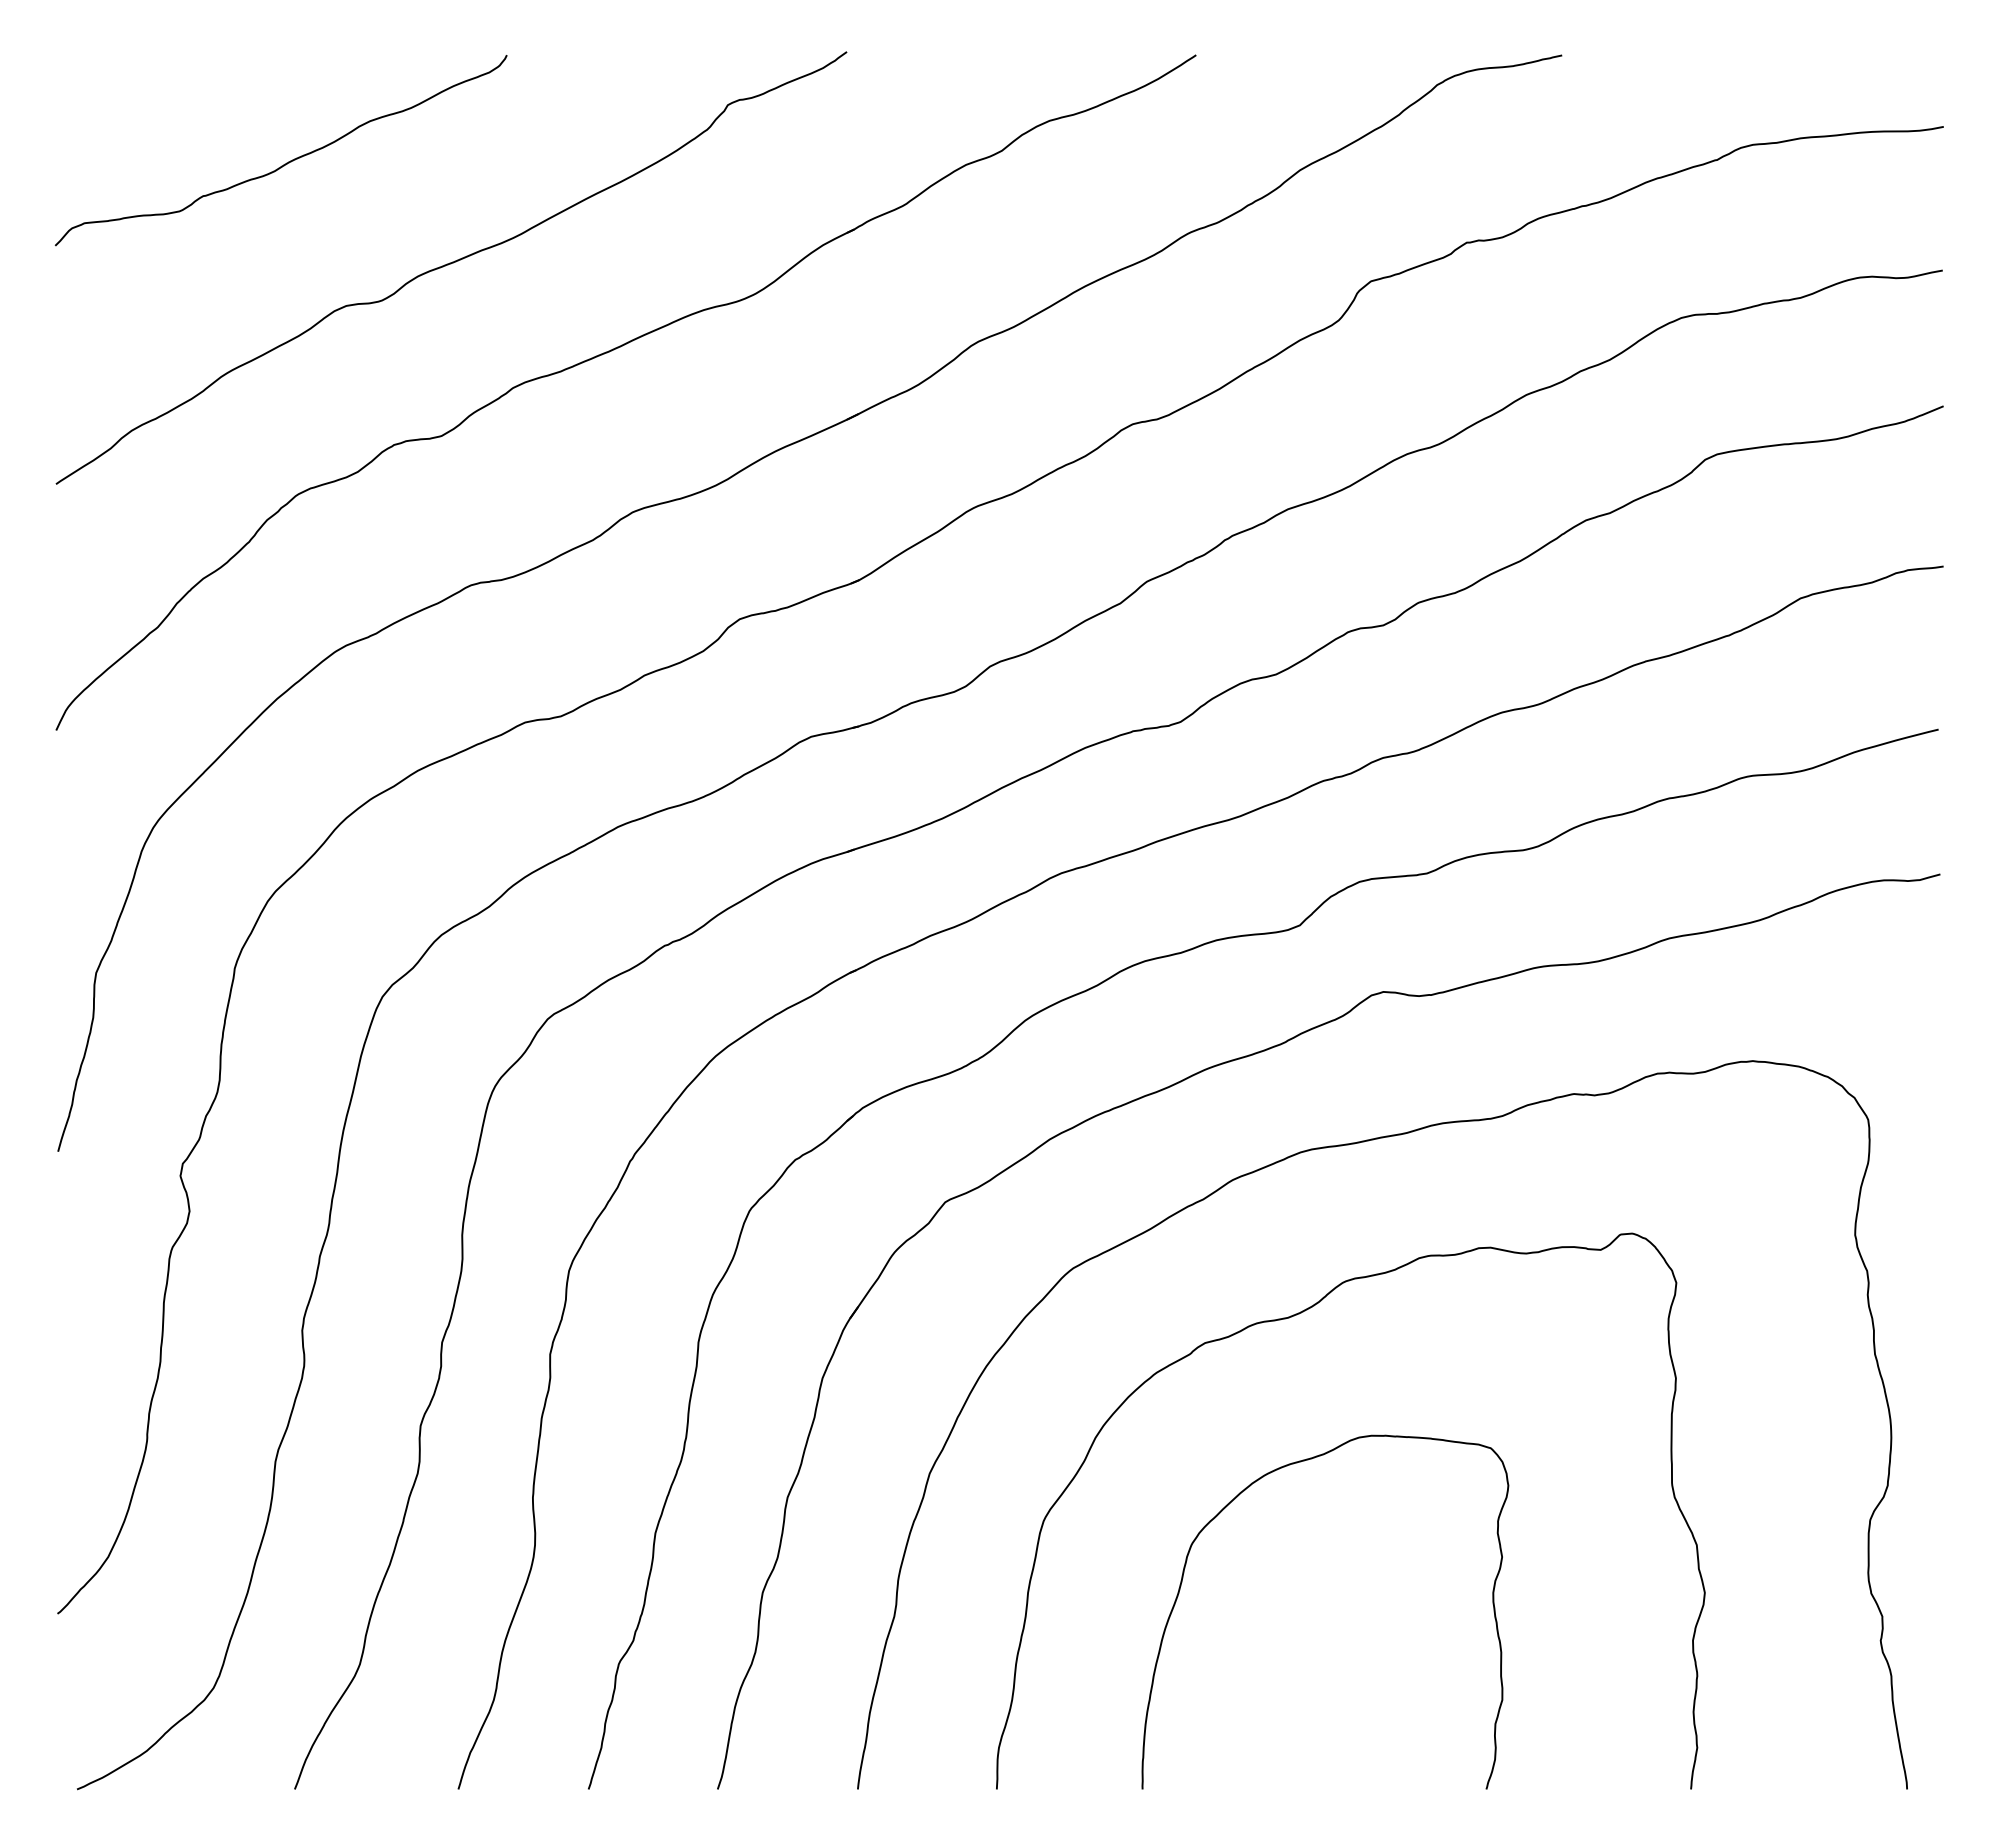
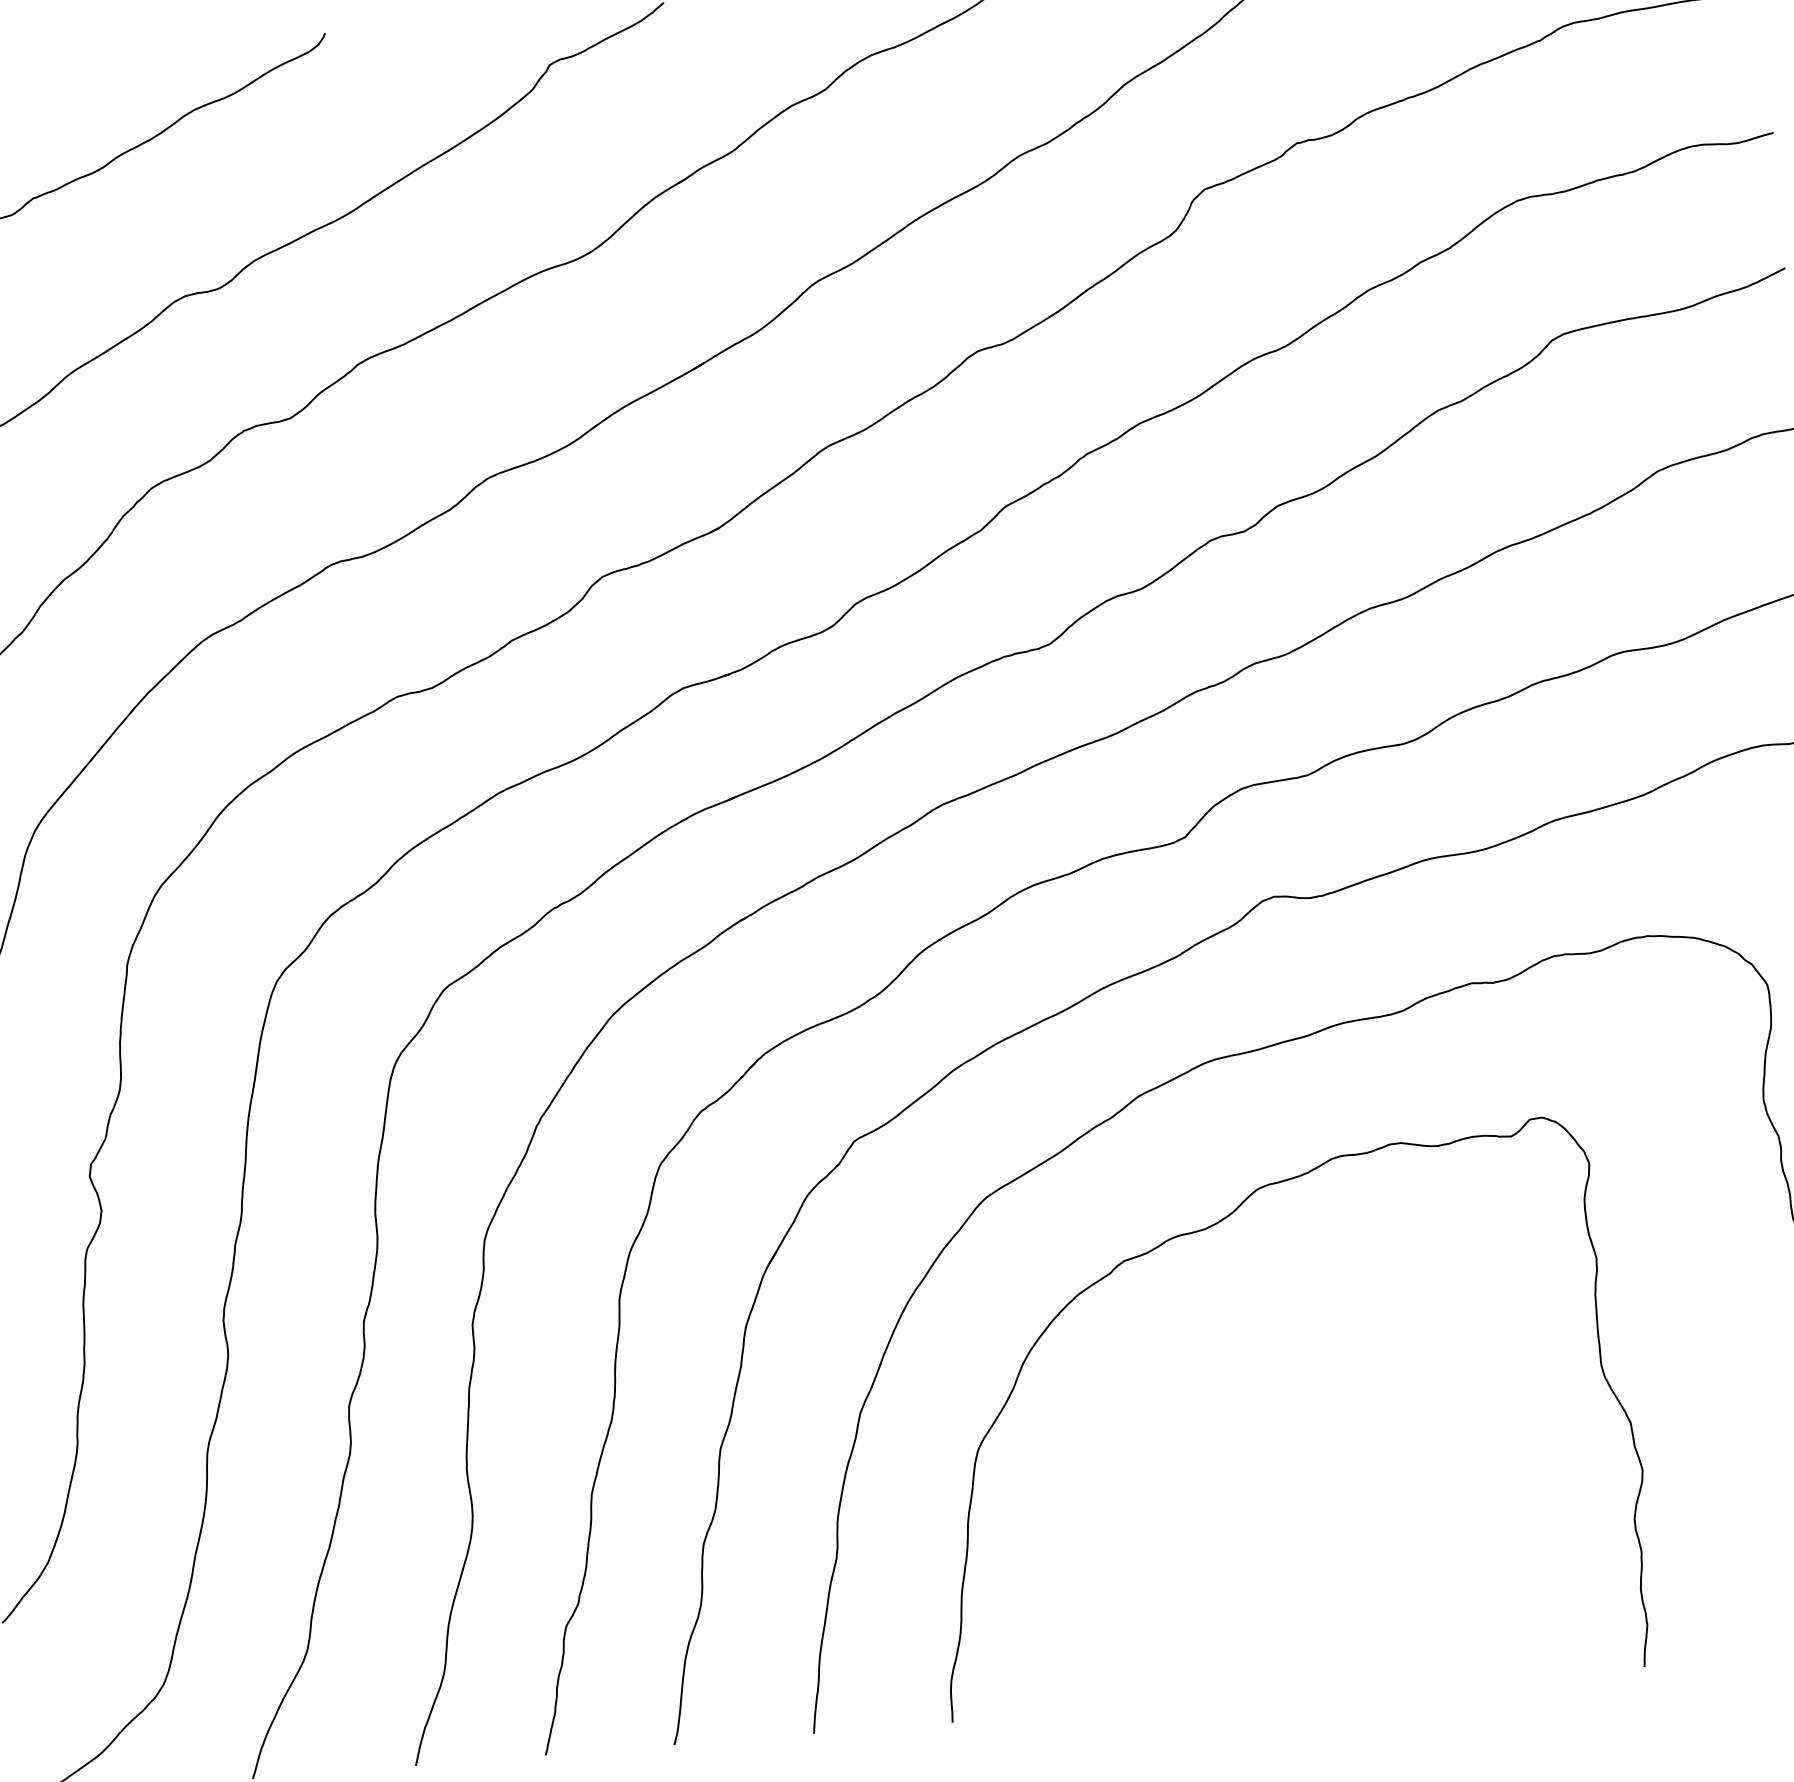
curve: (1224, 1509) -> (1157, 1425), removed

